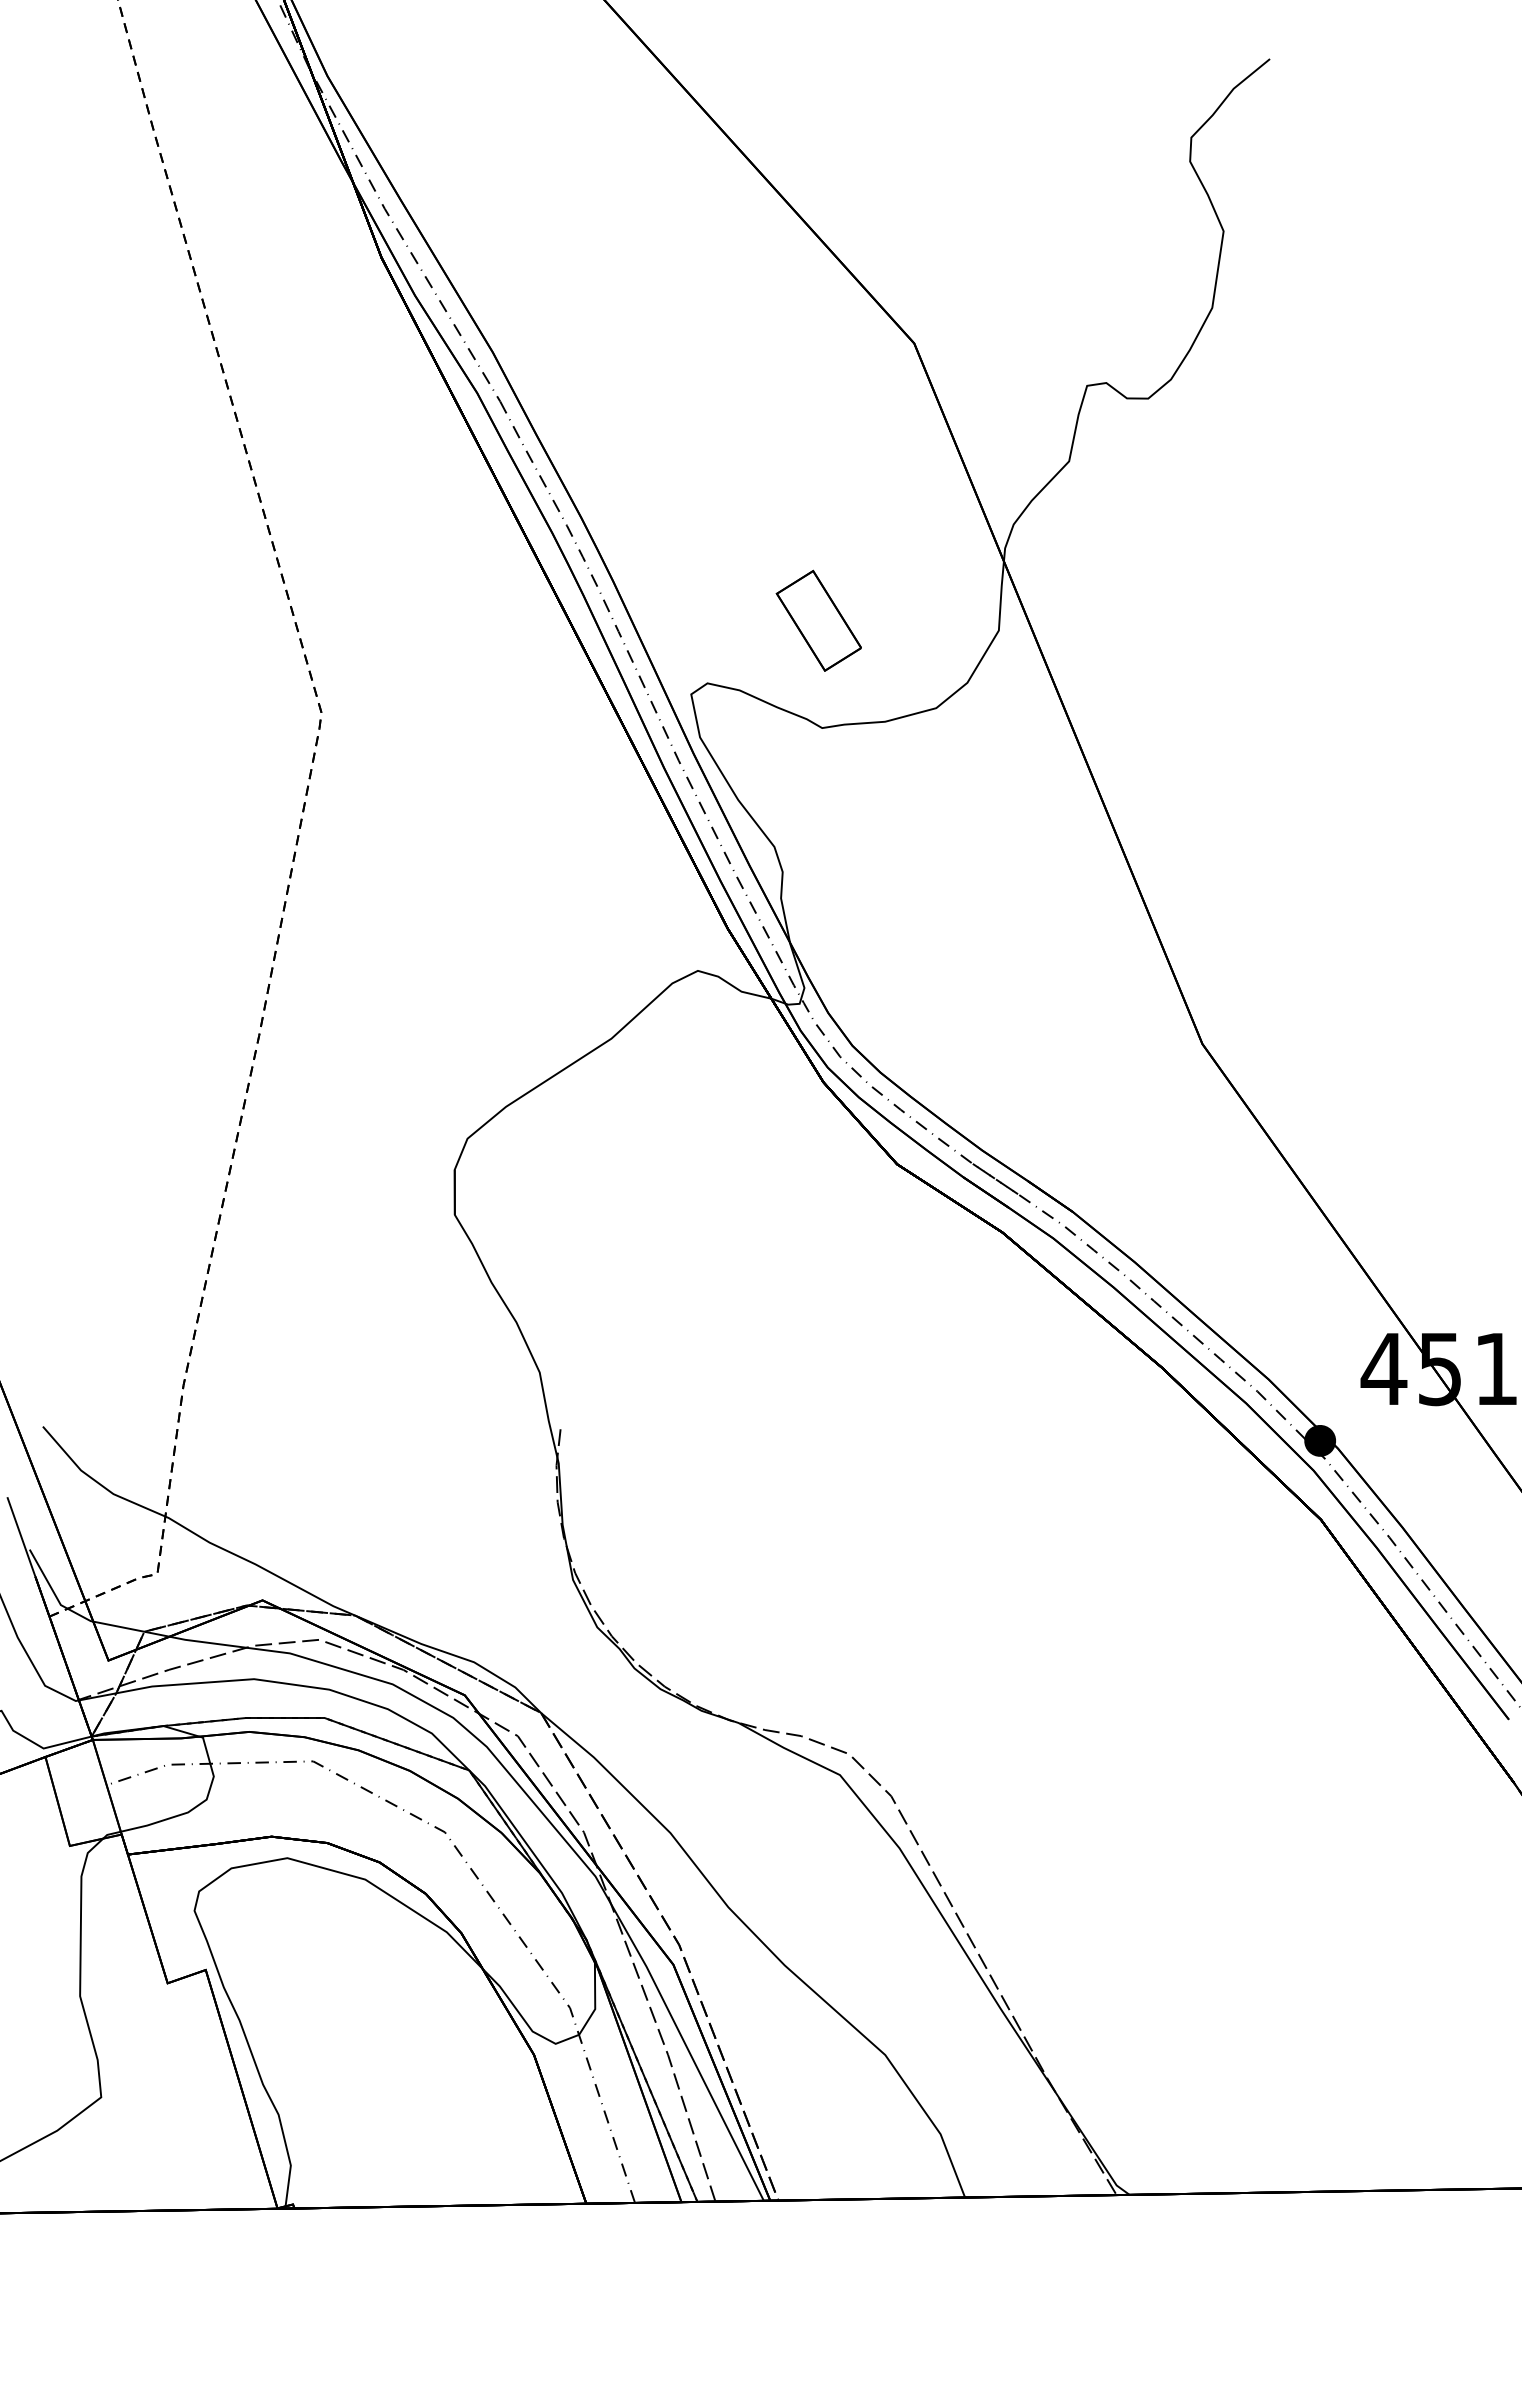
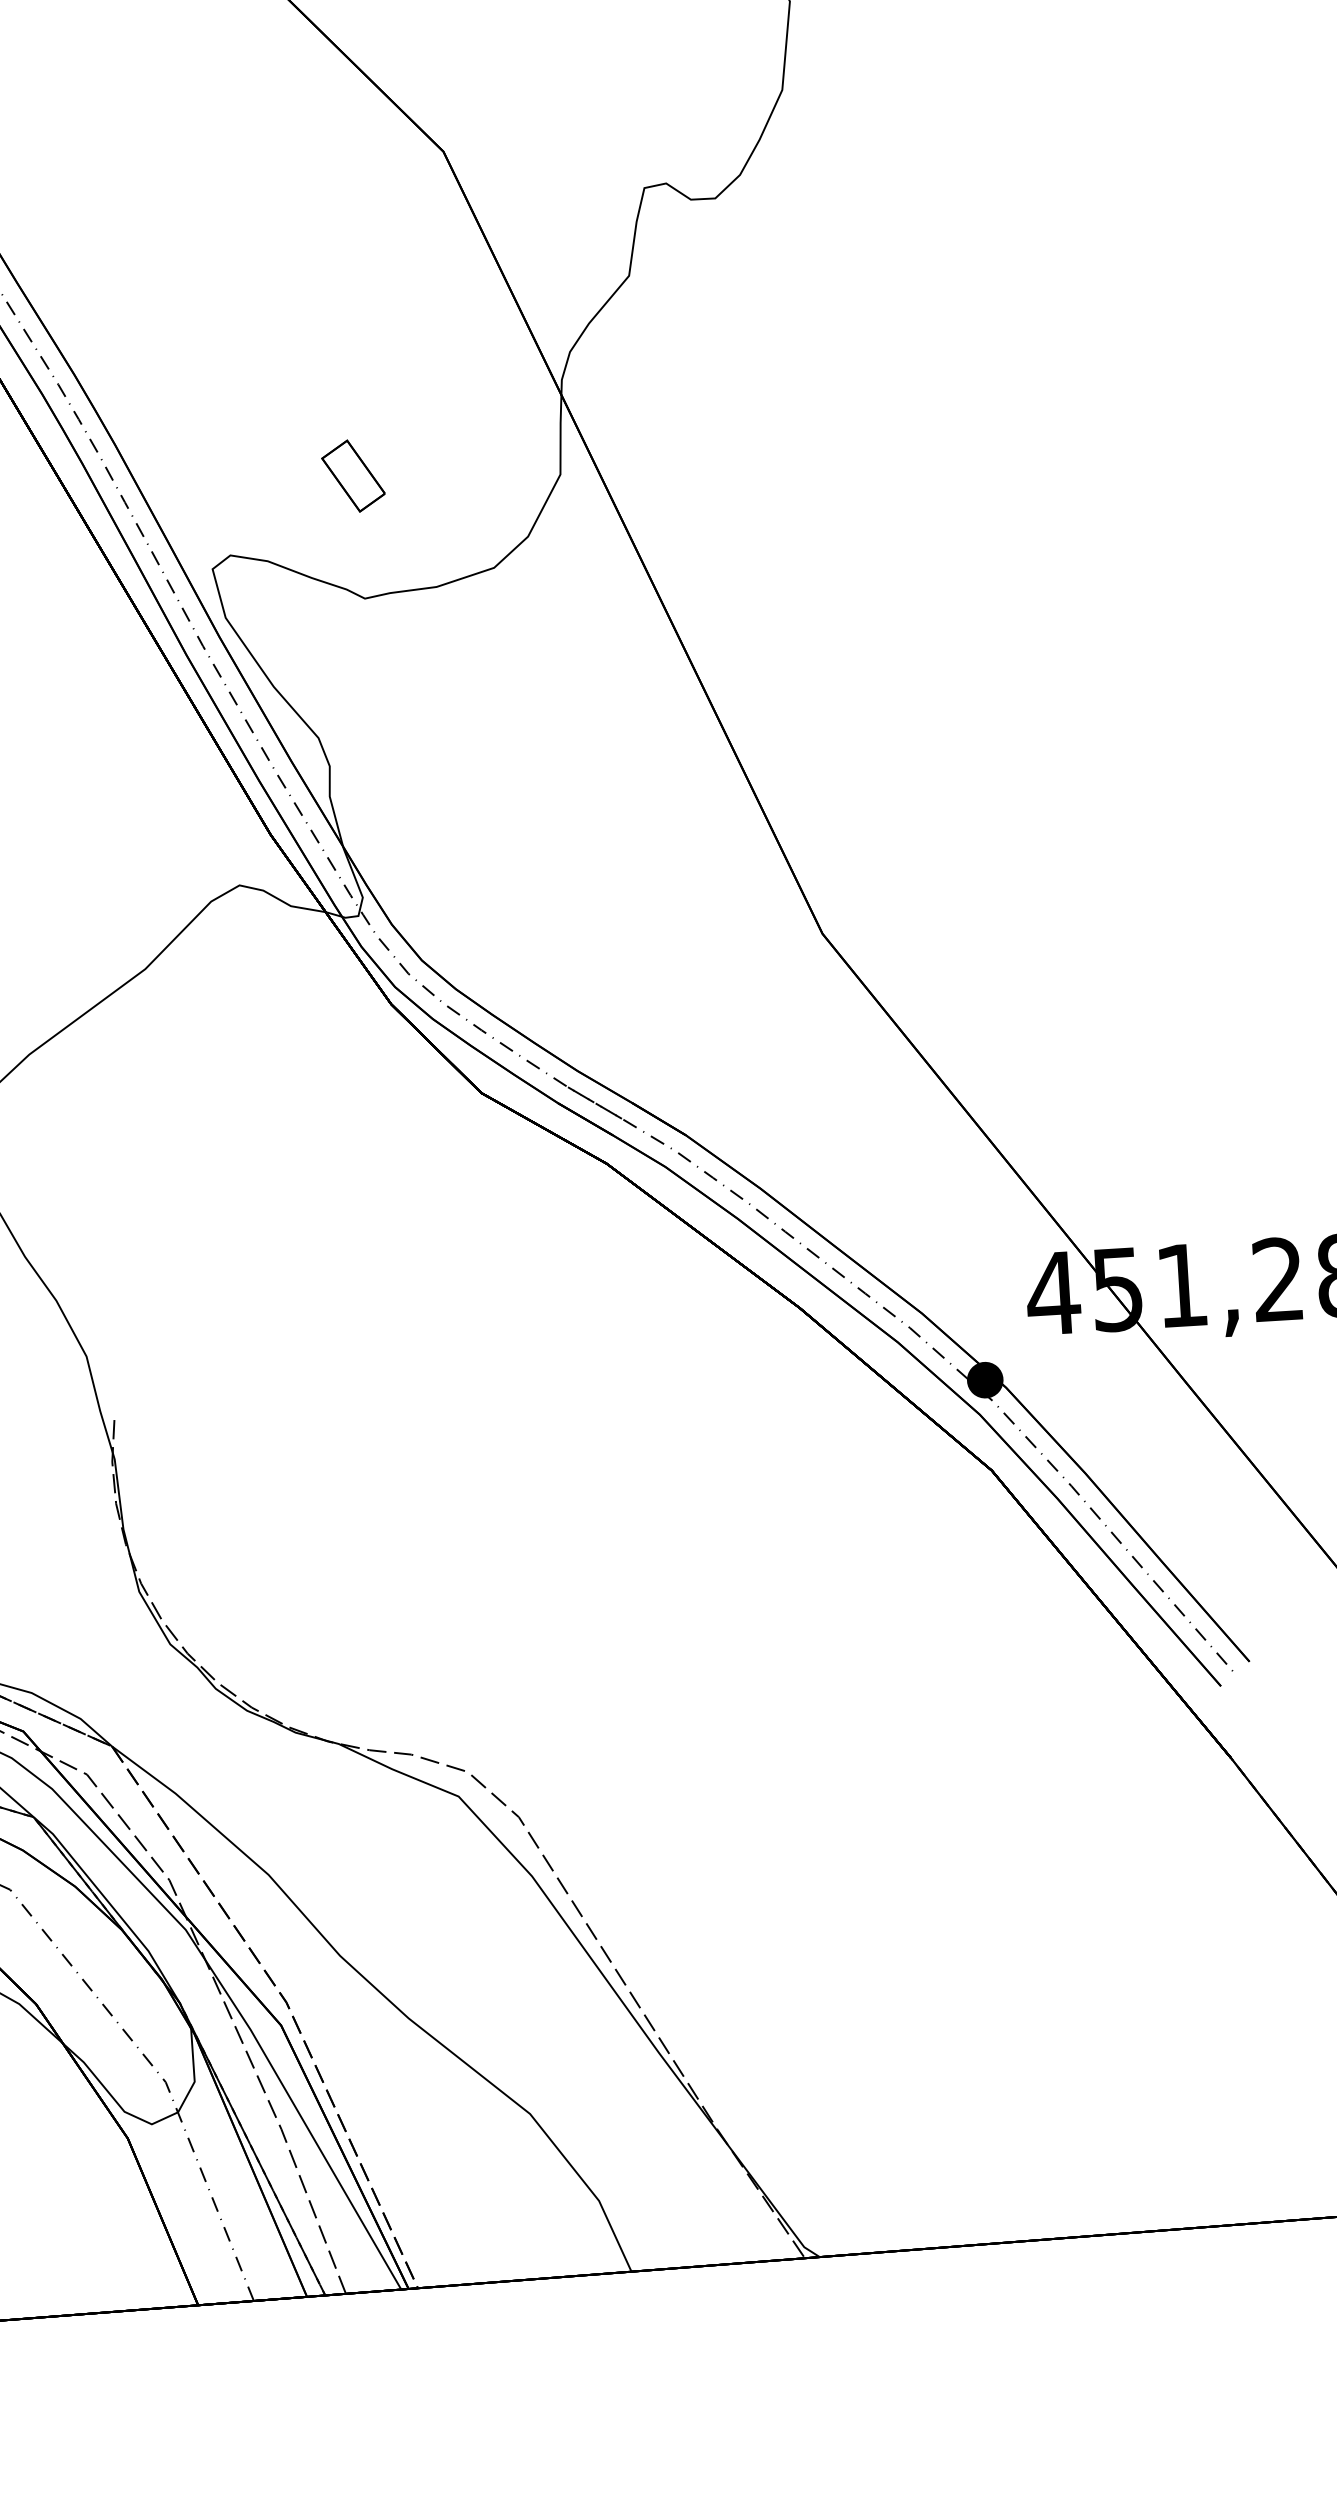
part: (818, 620) -> (353, 475), size x0.62

